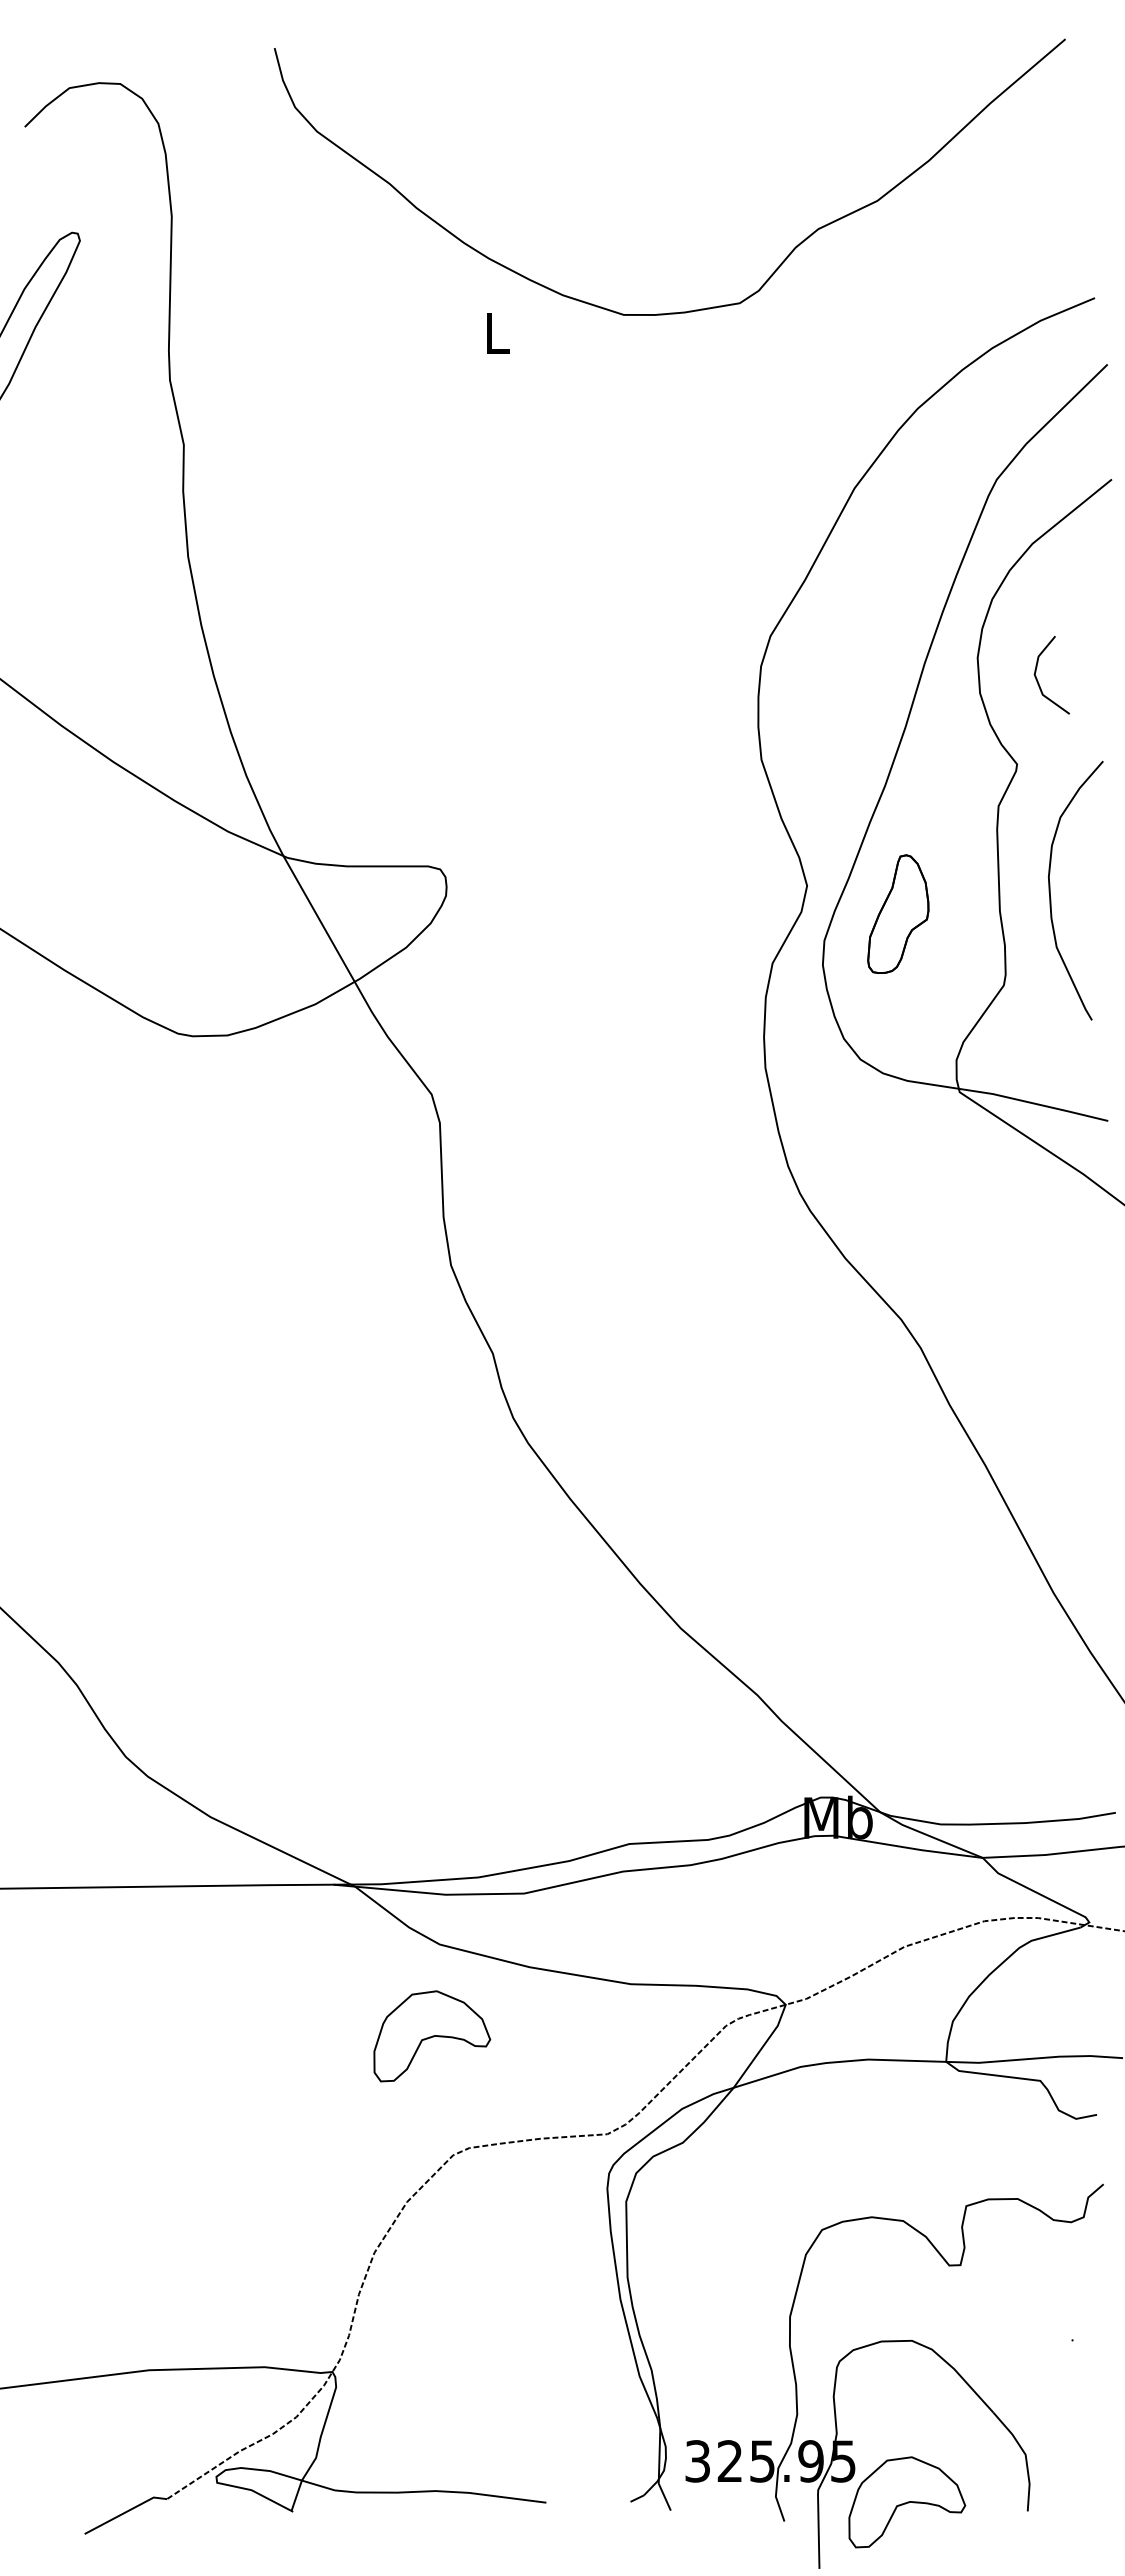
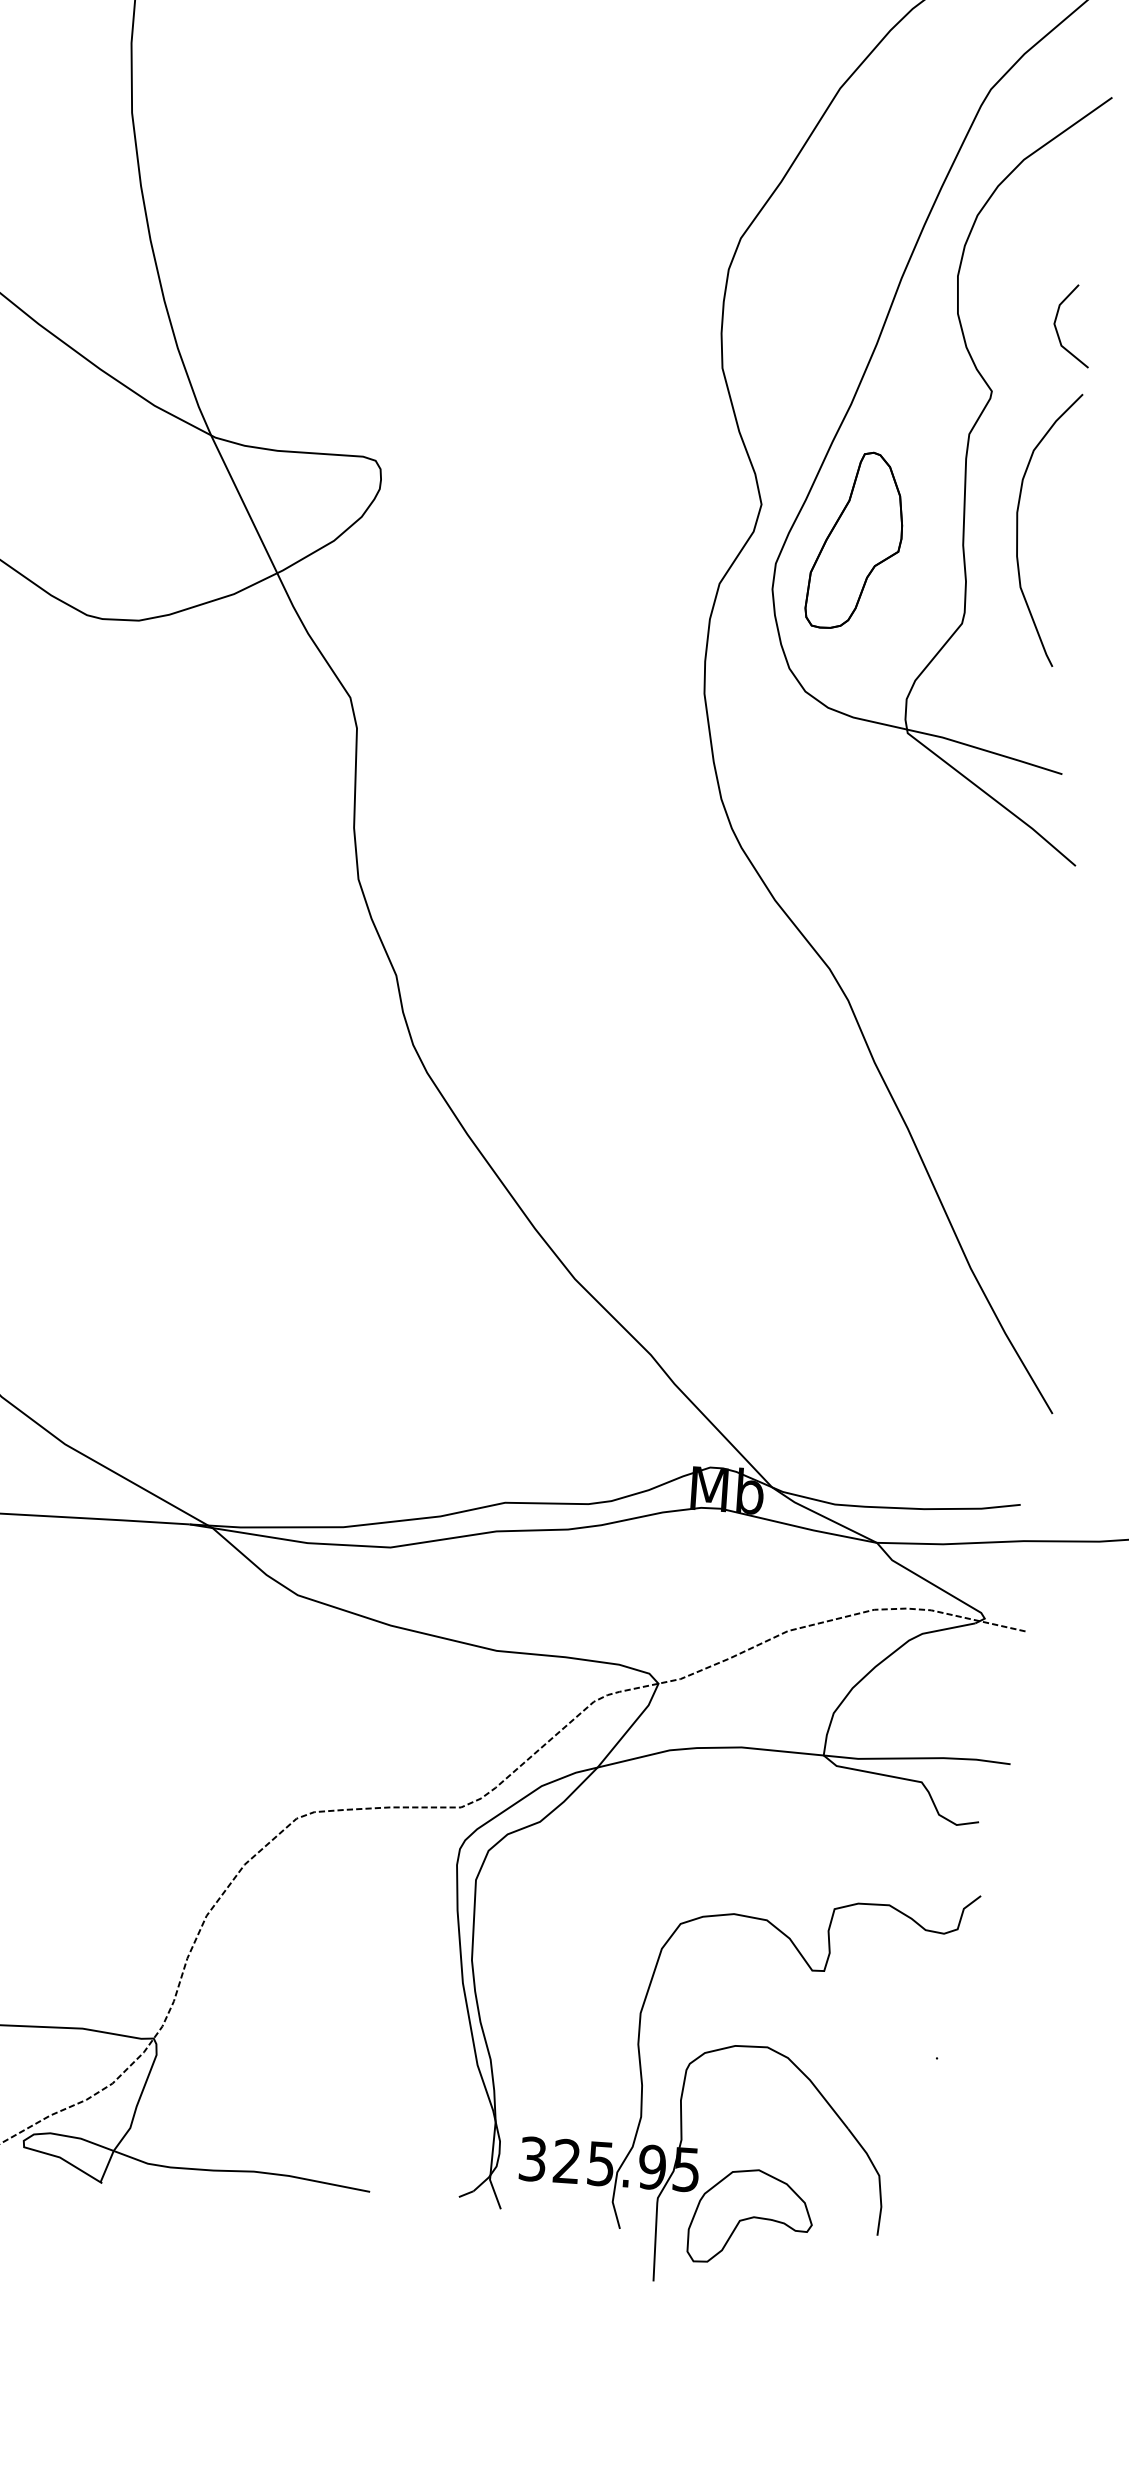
line: (1037, 678) -> (1057, 328), moved
part: (898, 914) -> (855, 541), size x1.43
part: (432, 2036) -> (283, 1691), removed

